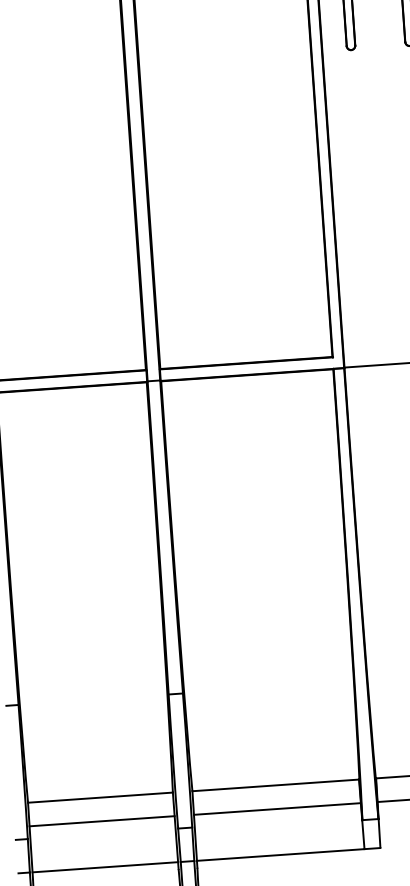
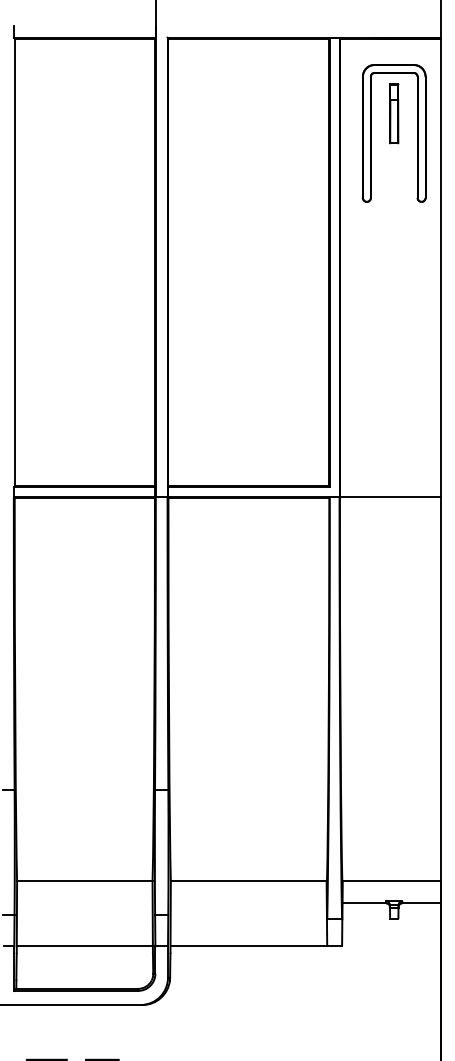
line: (277, 809) -> (248, 903), removed
line: (101, 821) -> (84, 903), removed

